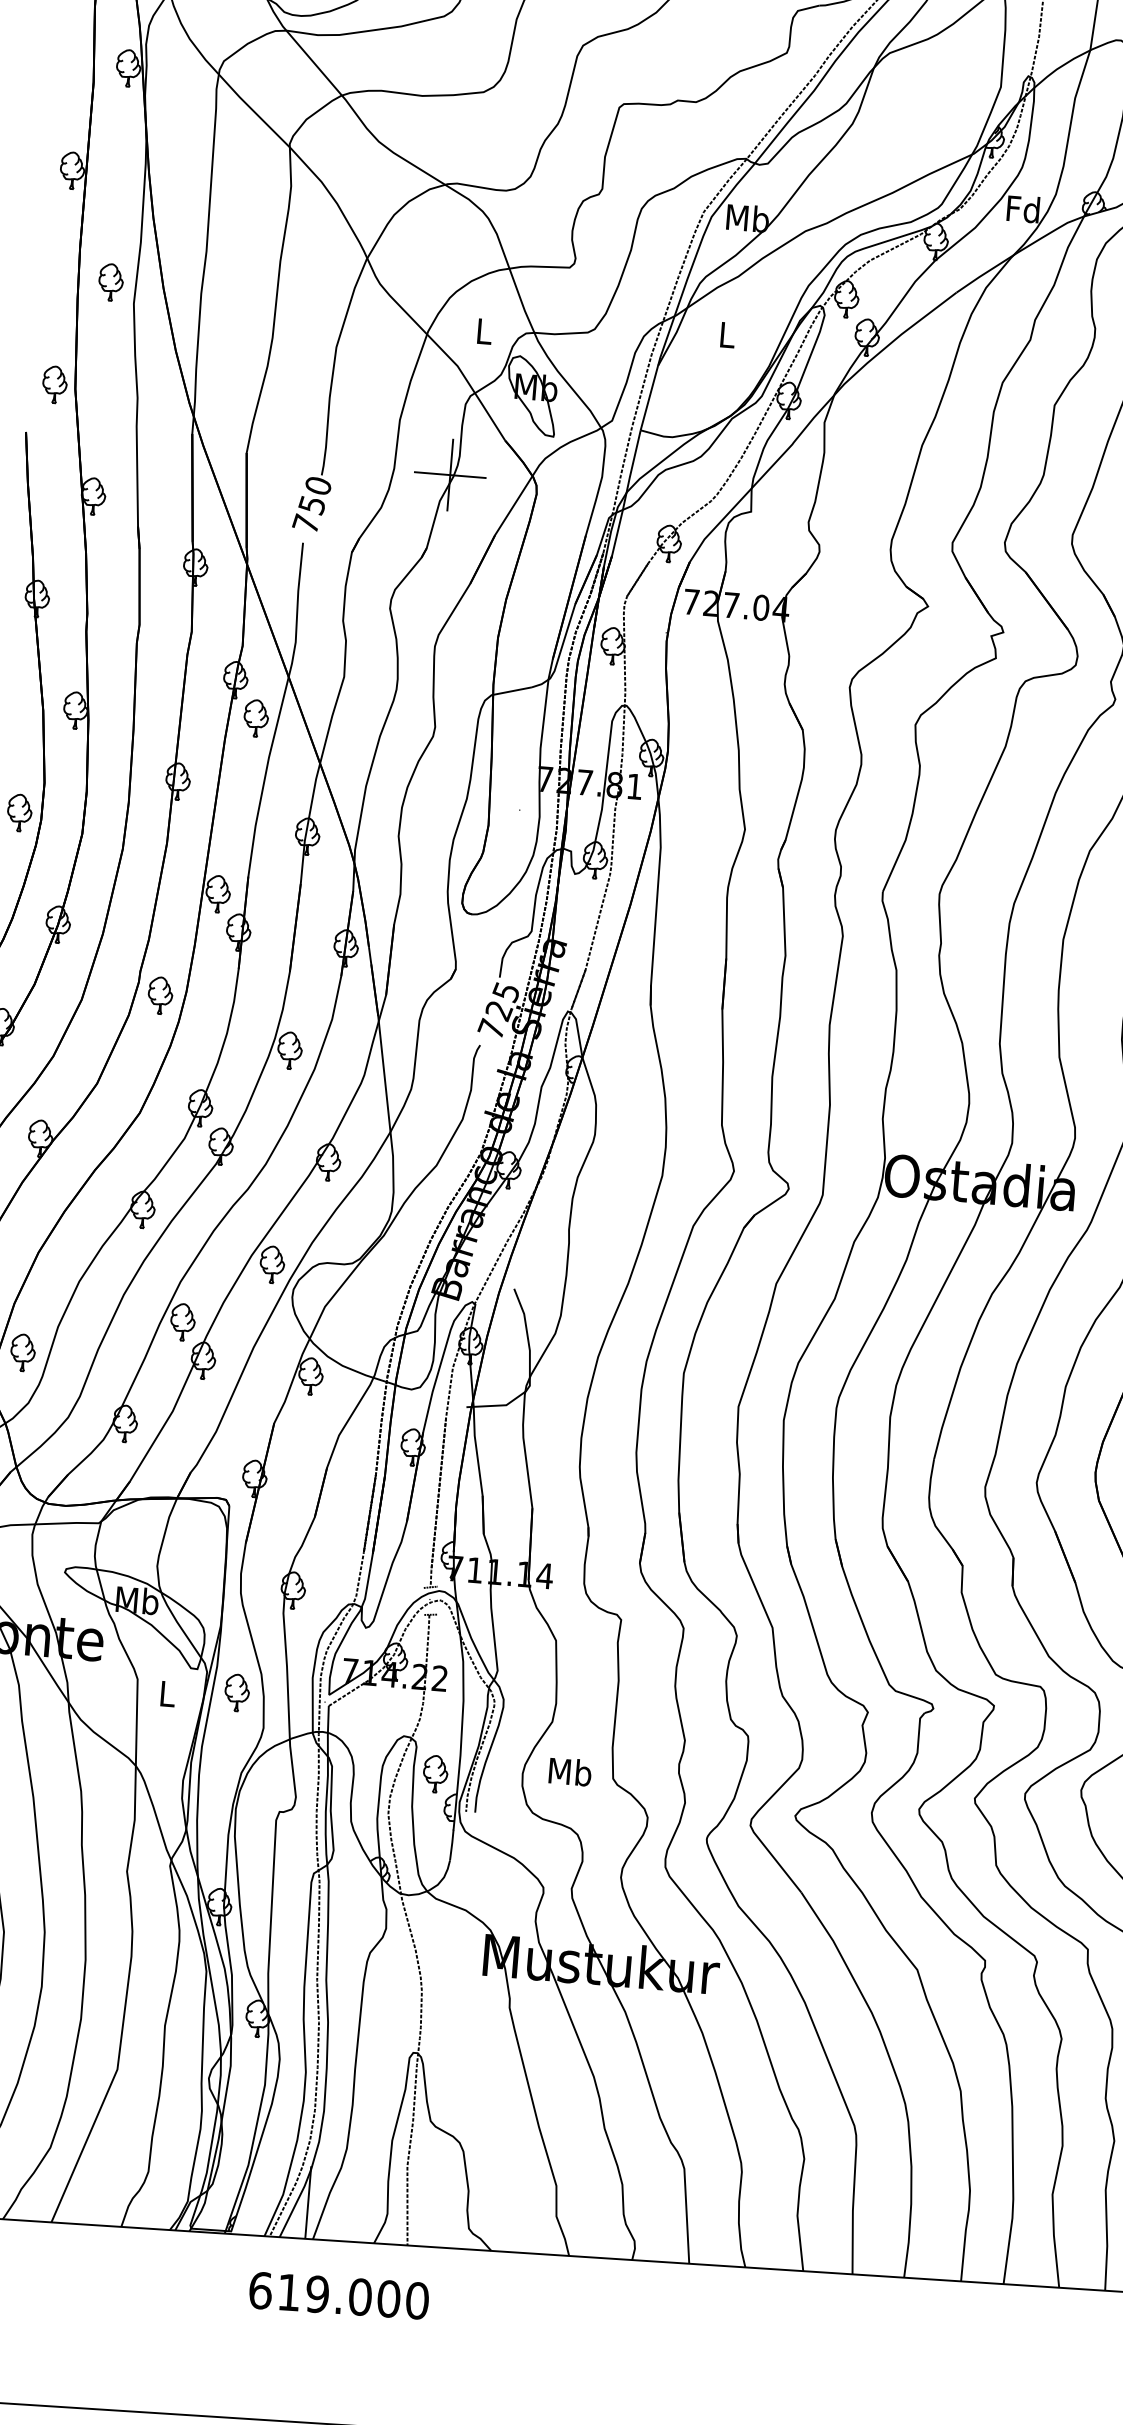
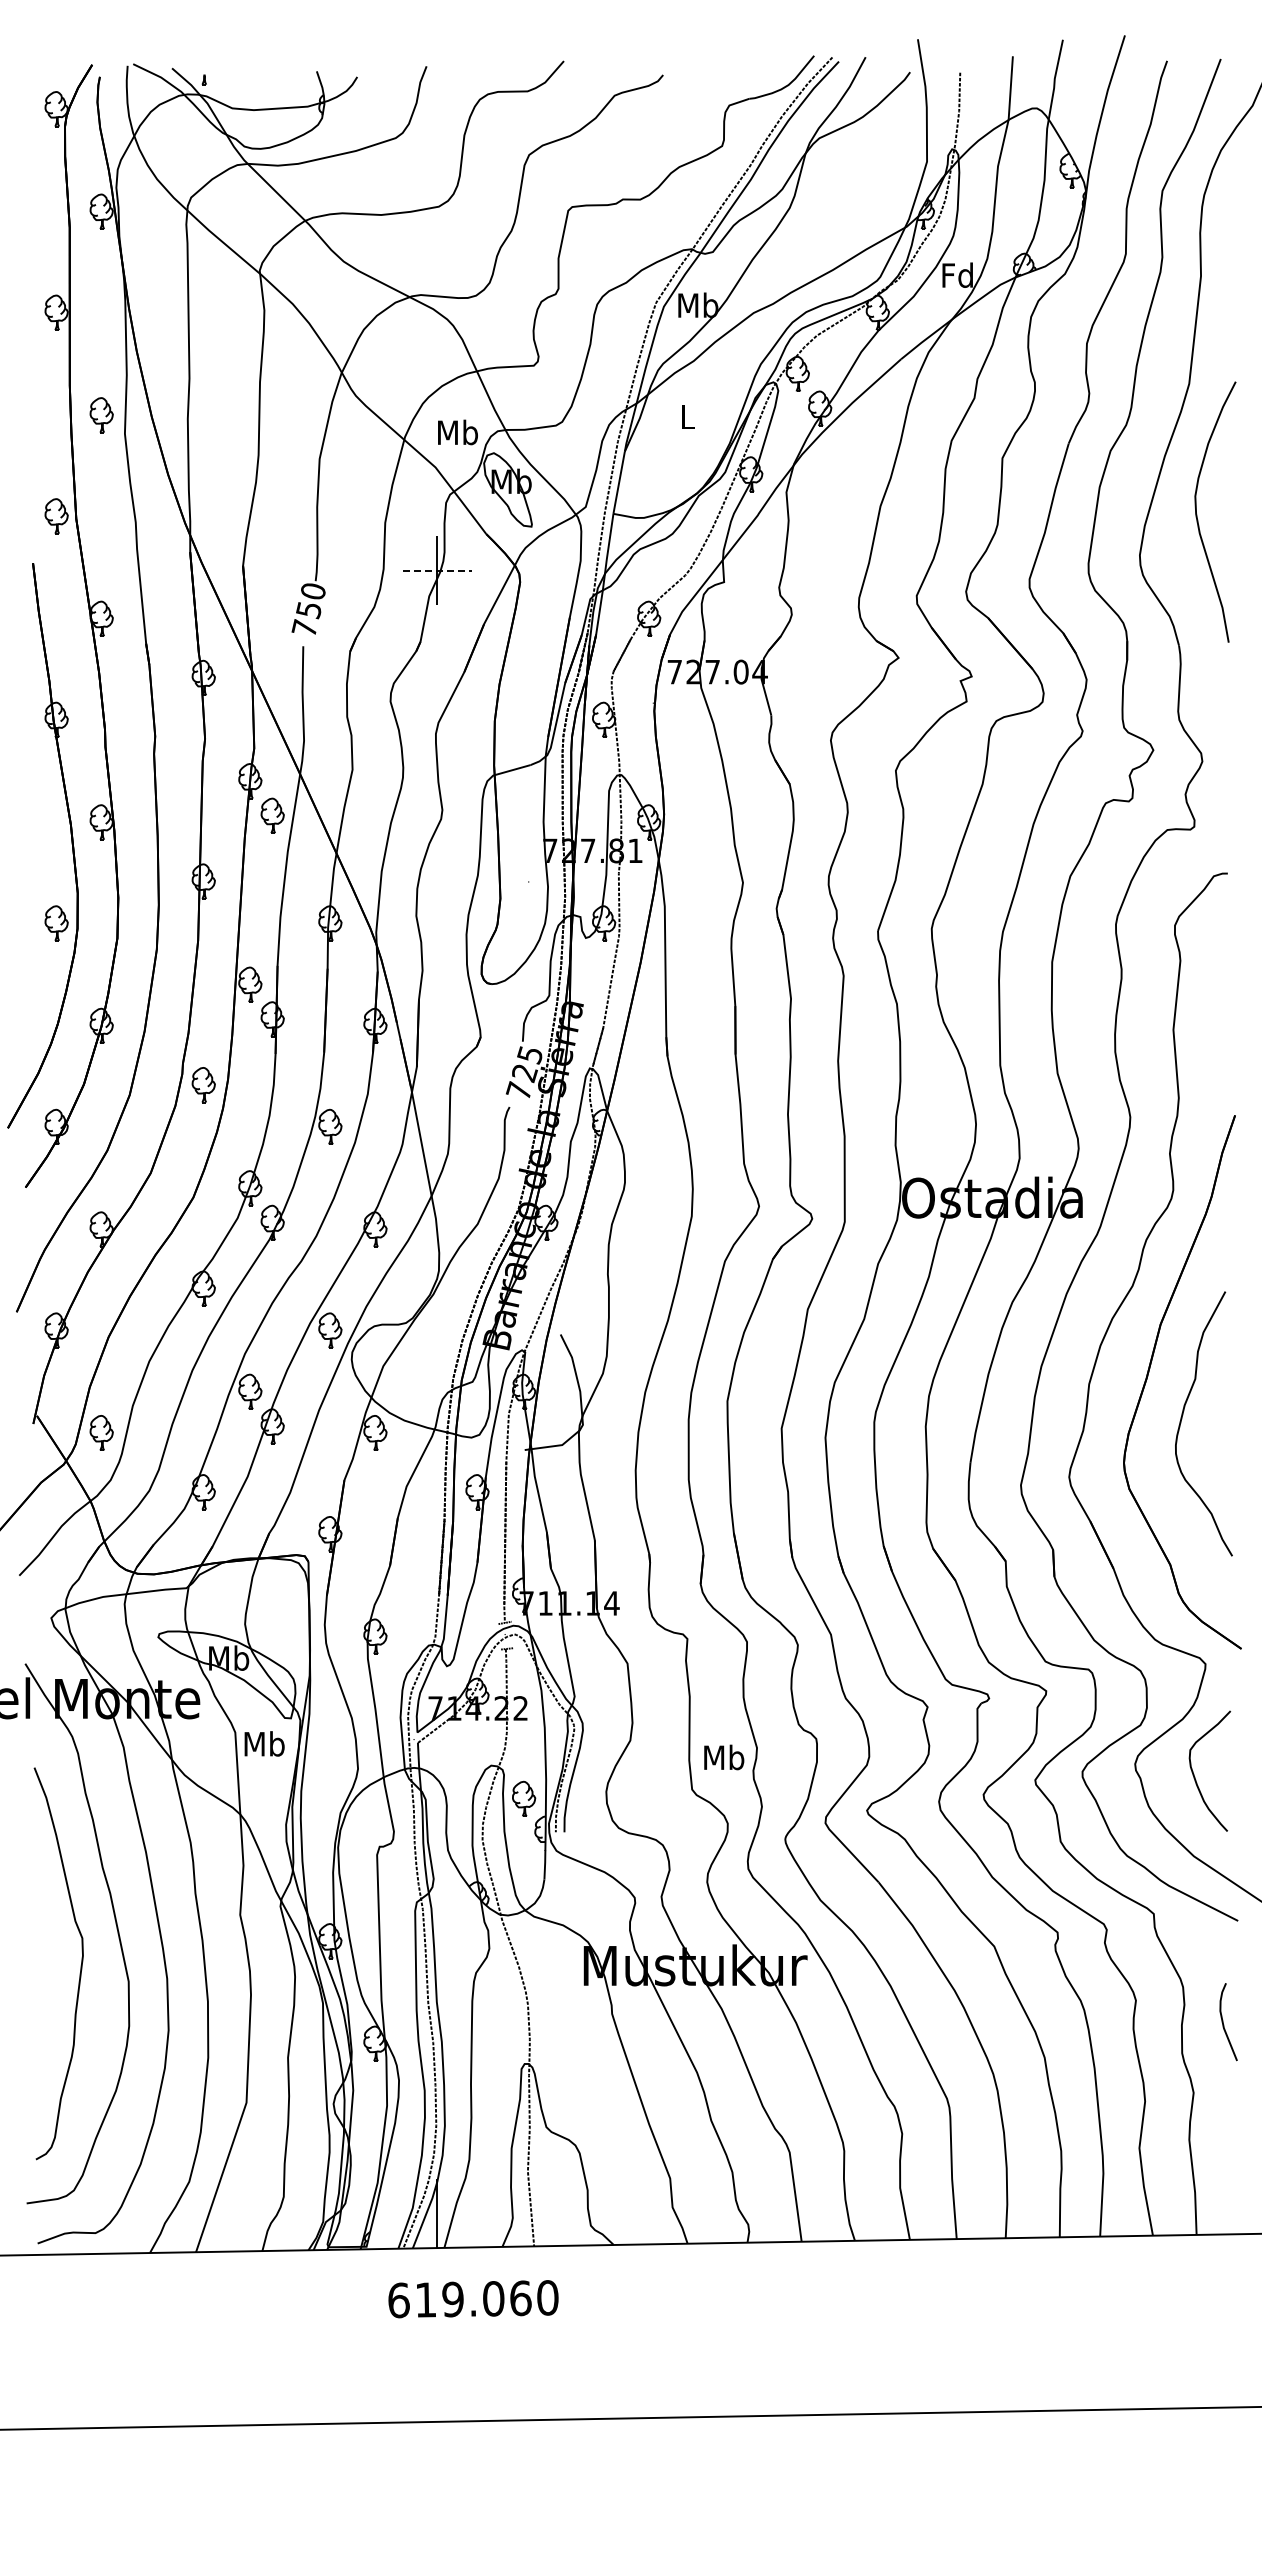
text: (483, 331) -> (457, 432), L -> Mb
line: (450, 474) -> (437, 570), solid -> dashed
part: (237, 1692) -> (330, 1737), removed
text: (167, 1693) -> (264, 1743), L -> Mb
text: (570, 1771) -> (724, 1757), moved
text: (388, 2299) -> (520, 2298), 619.000 -> 619.060

